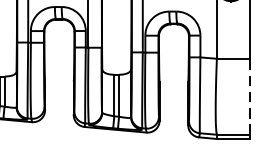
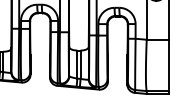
line: (250, 96) -> (169, 65), dashed -> solid

